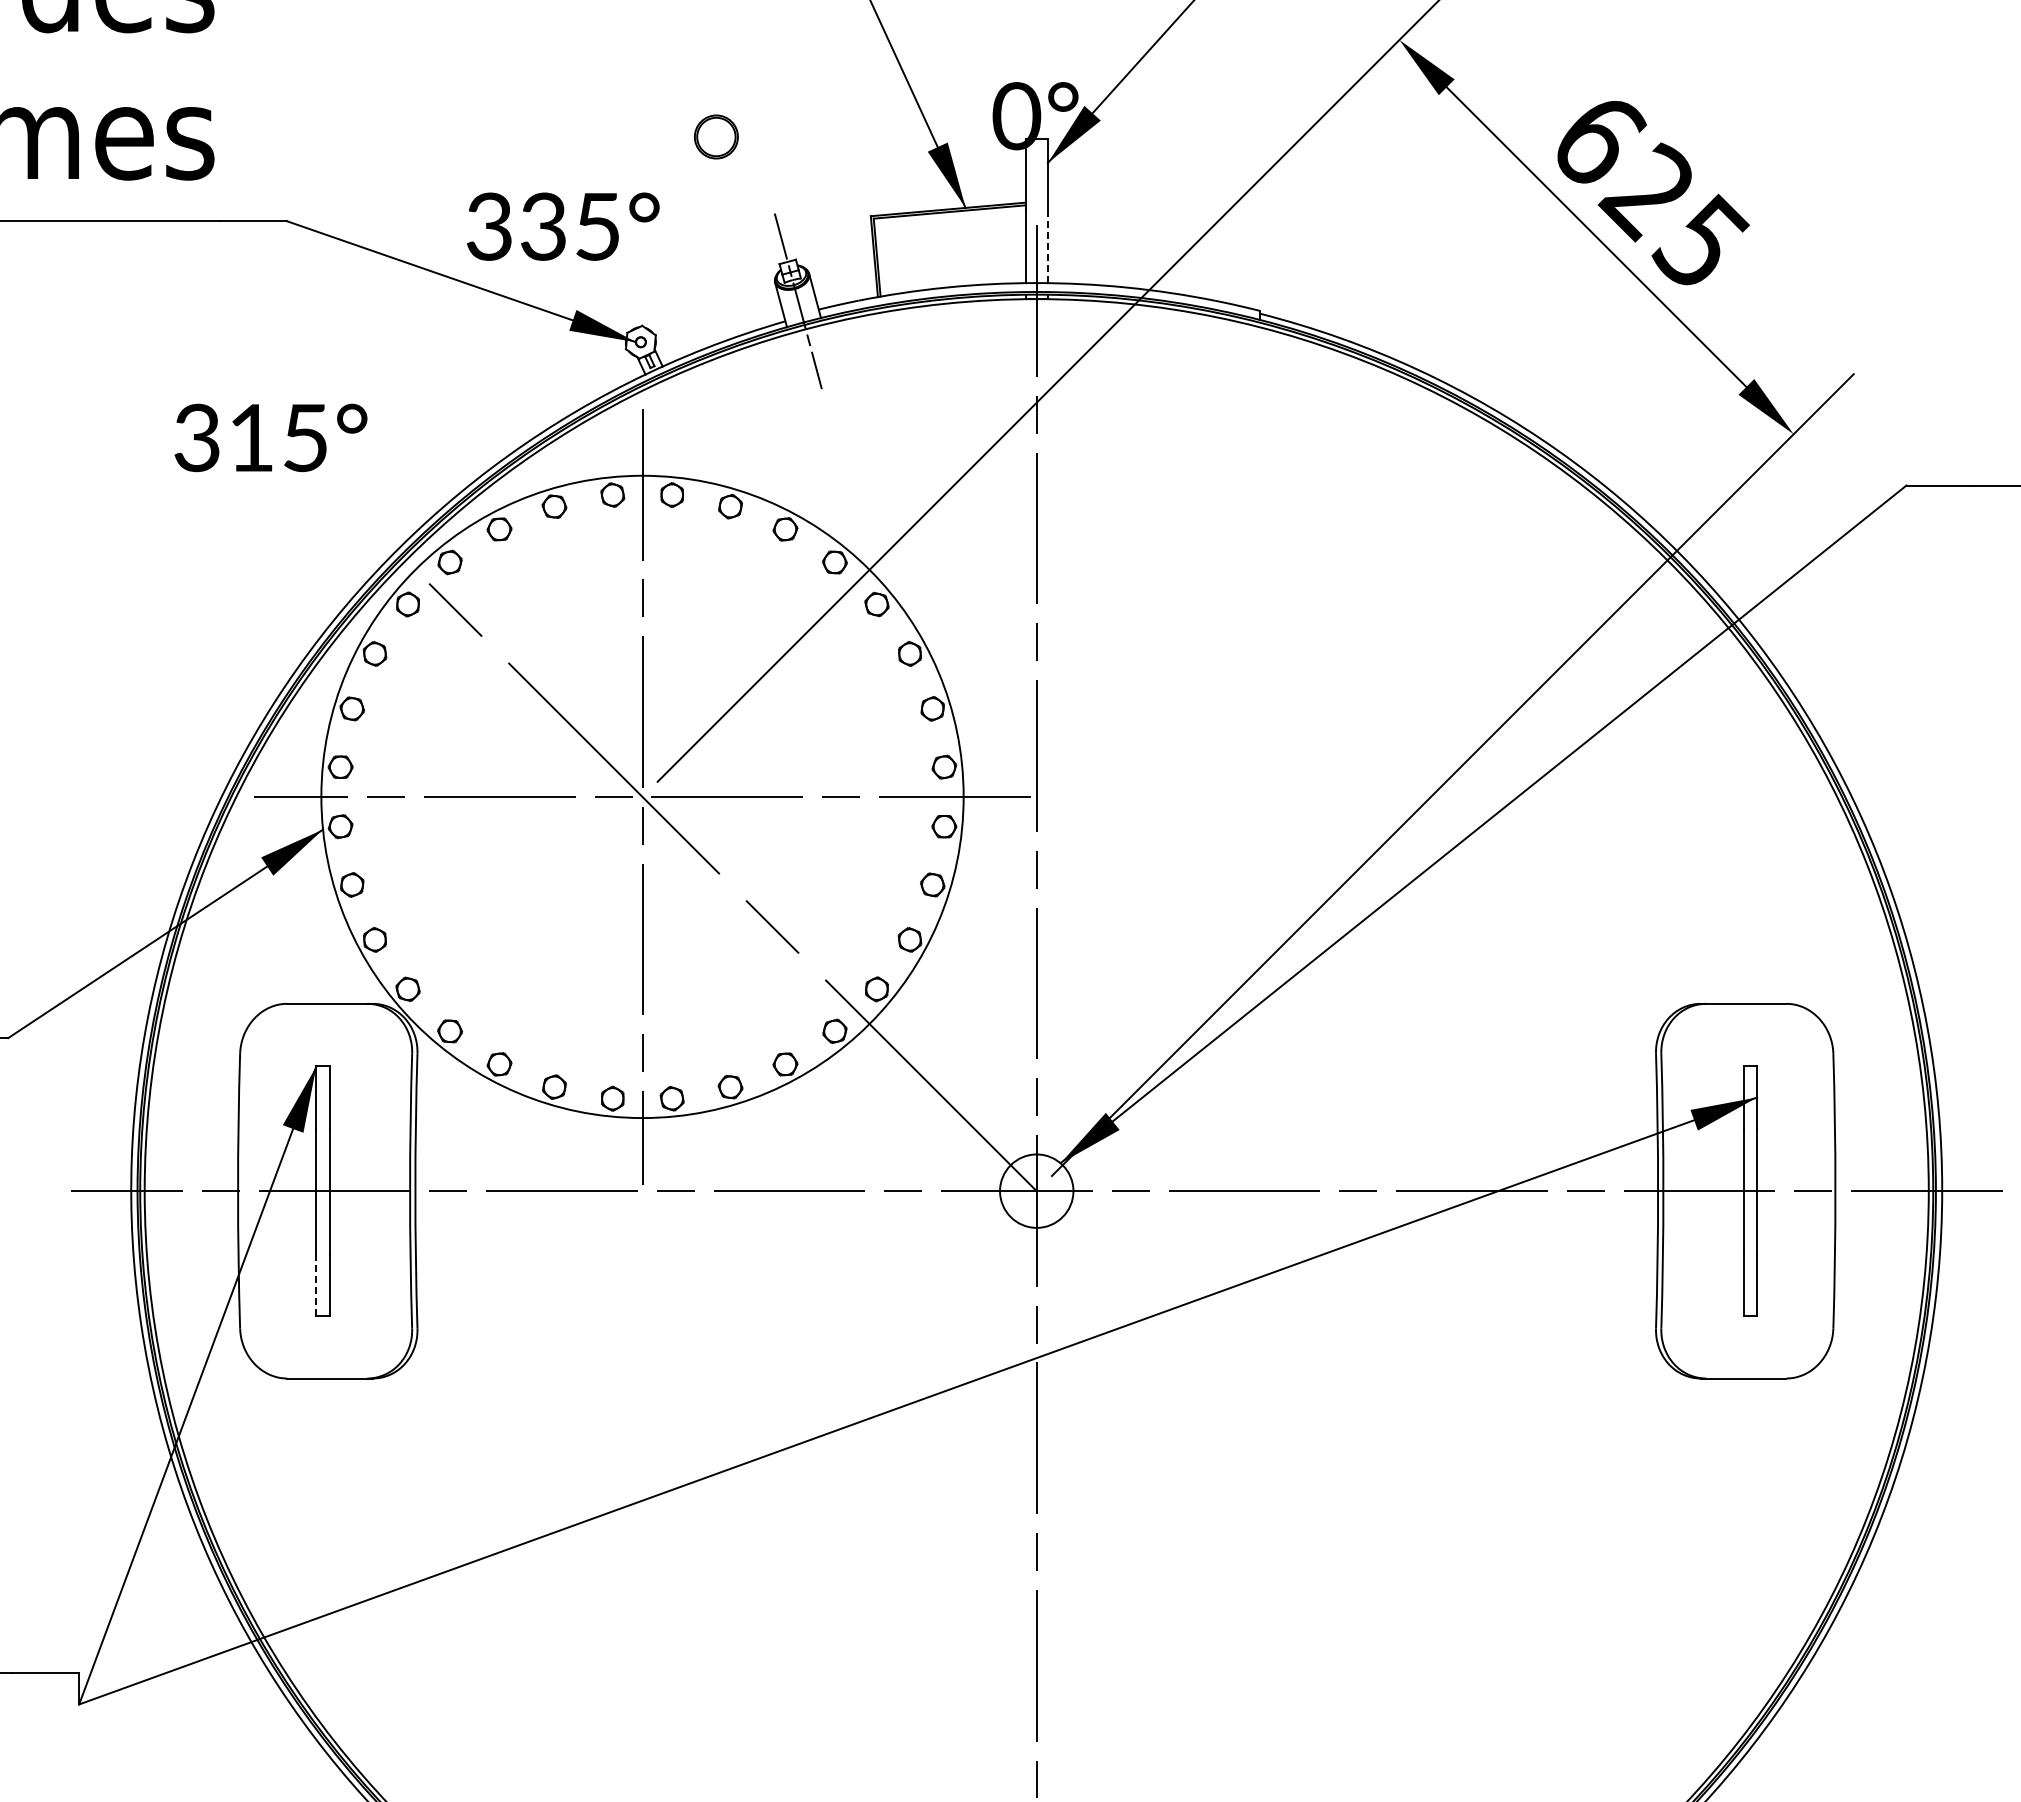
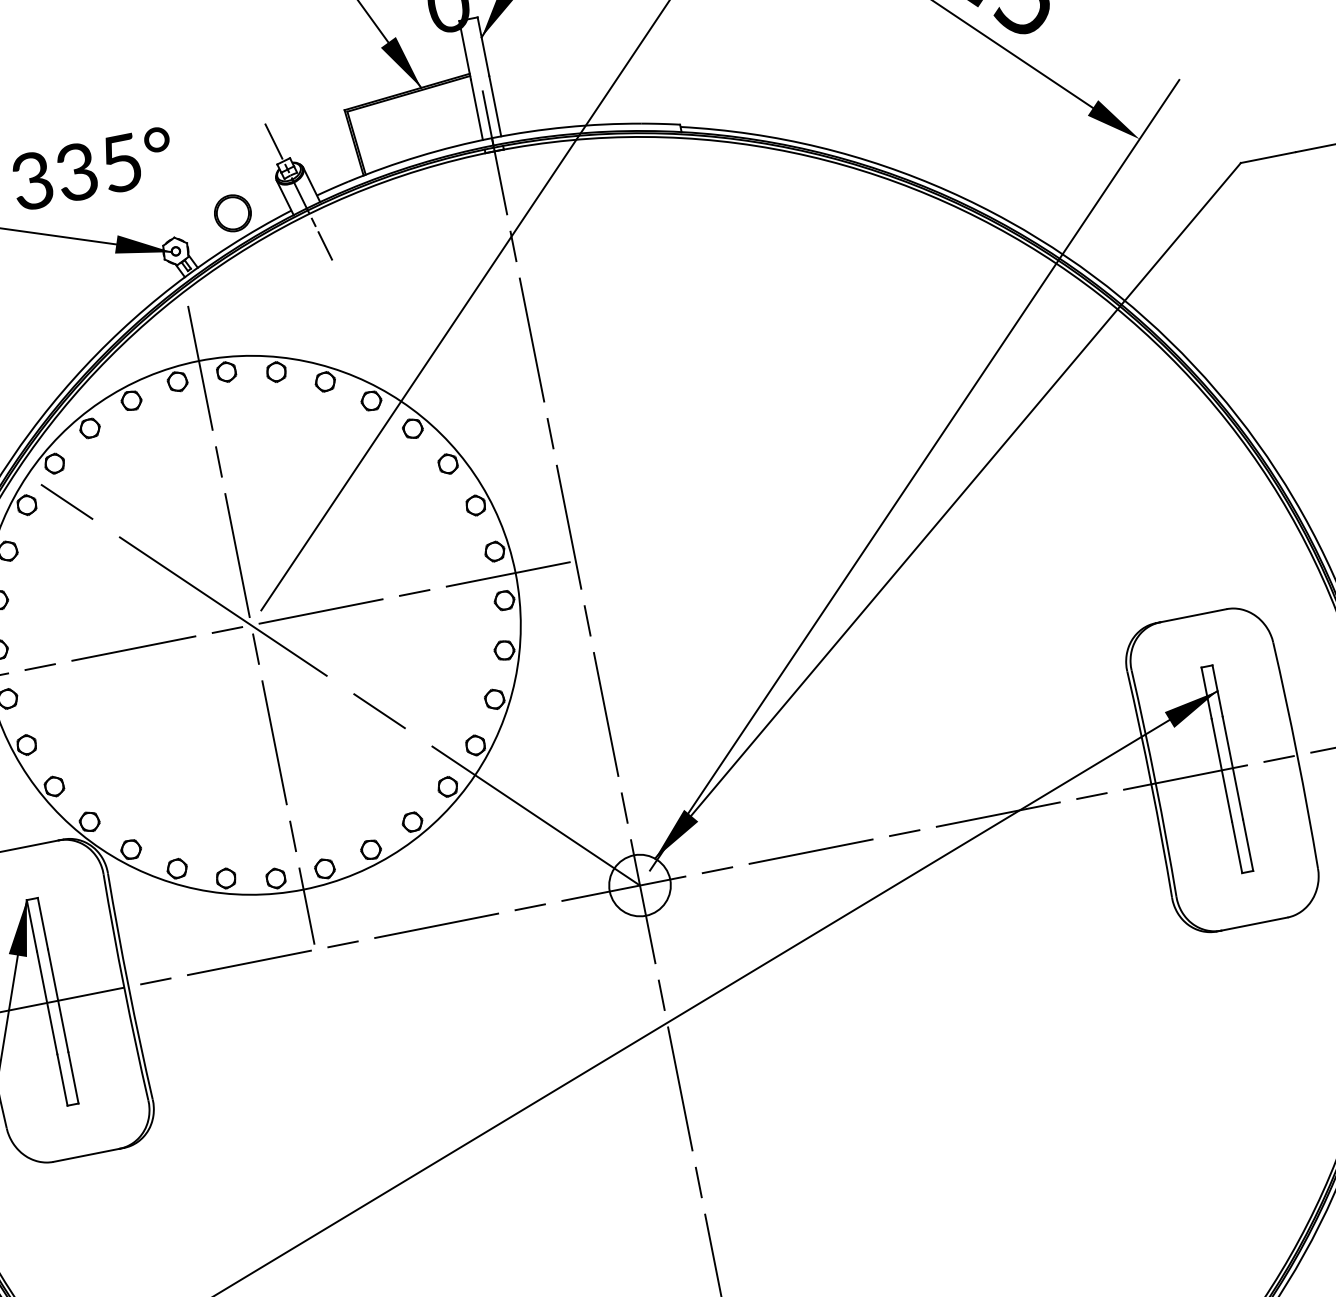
part: (716, 136) -> (232, 212), moved
line: (1047, 246) -> (494, 106), dashed -> solid
line: (316, 1285) -> (62, 1080), dashed -> solid

